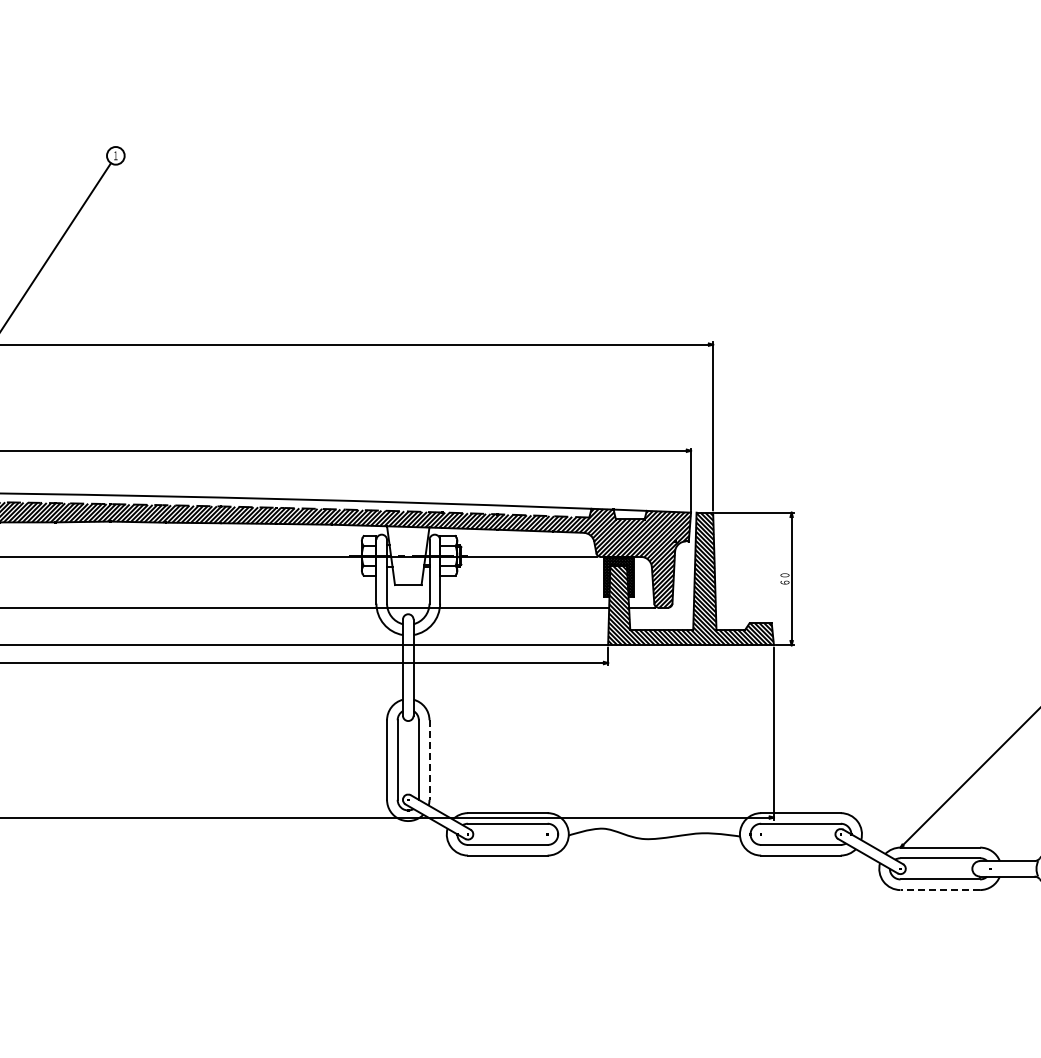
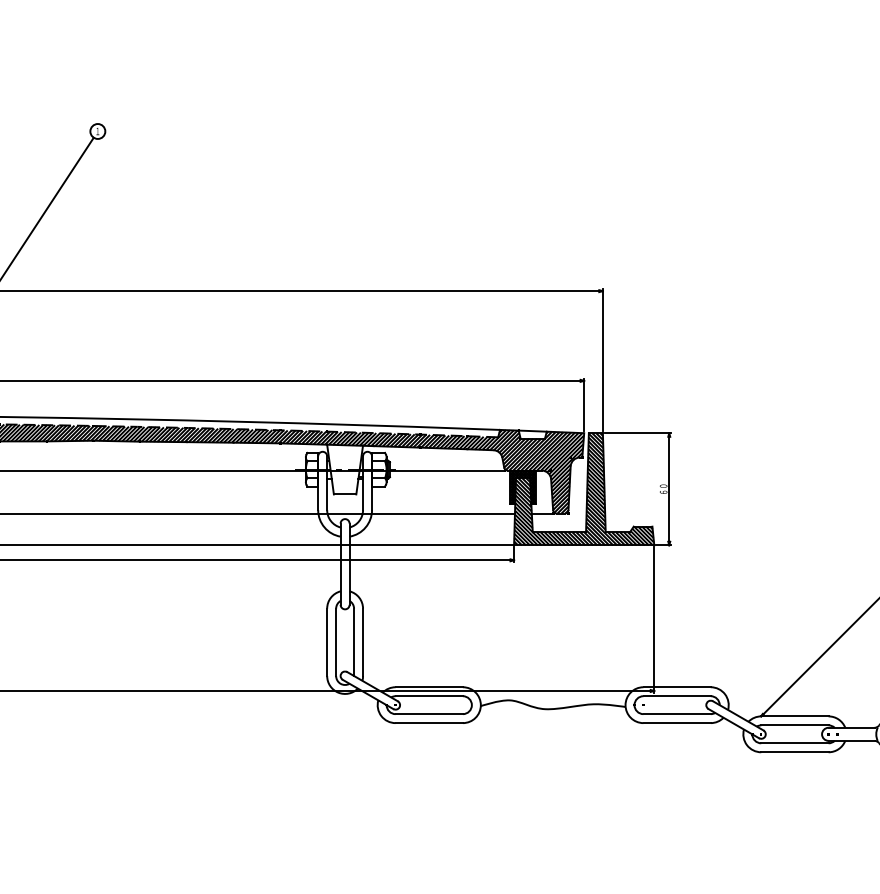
line: (429, 760) -> (363, 642), dashed -> solid
line: (940, 890) -> (795, 752), dashed -> solid

